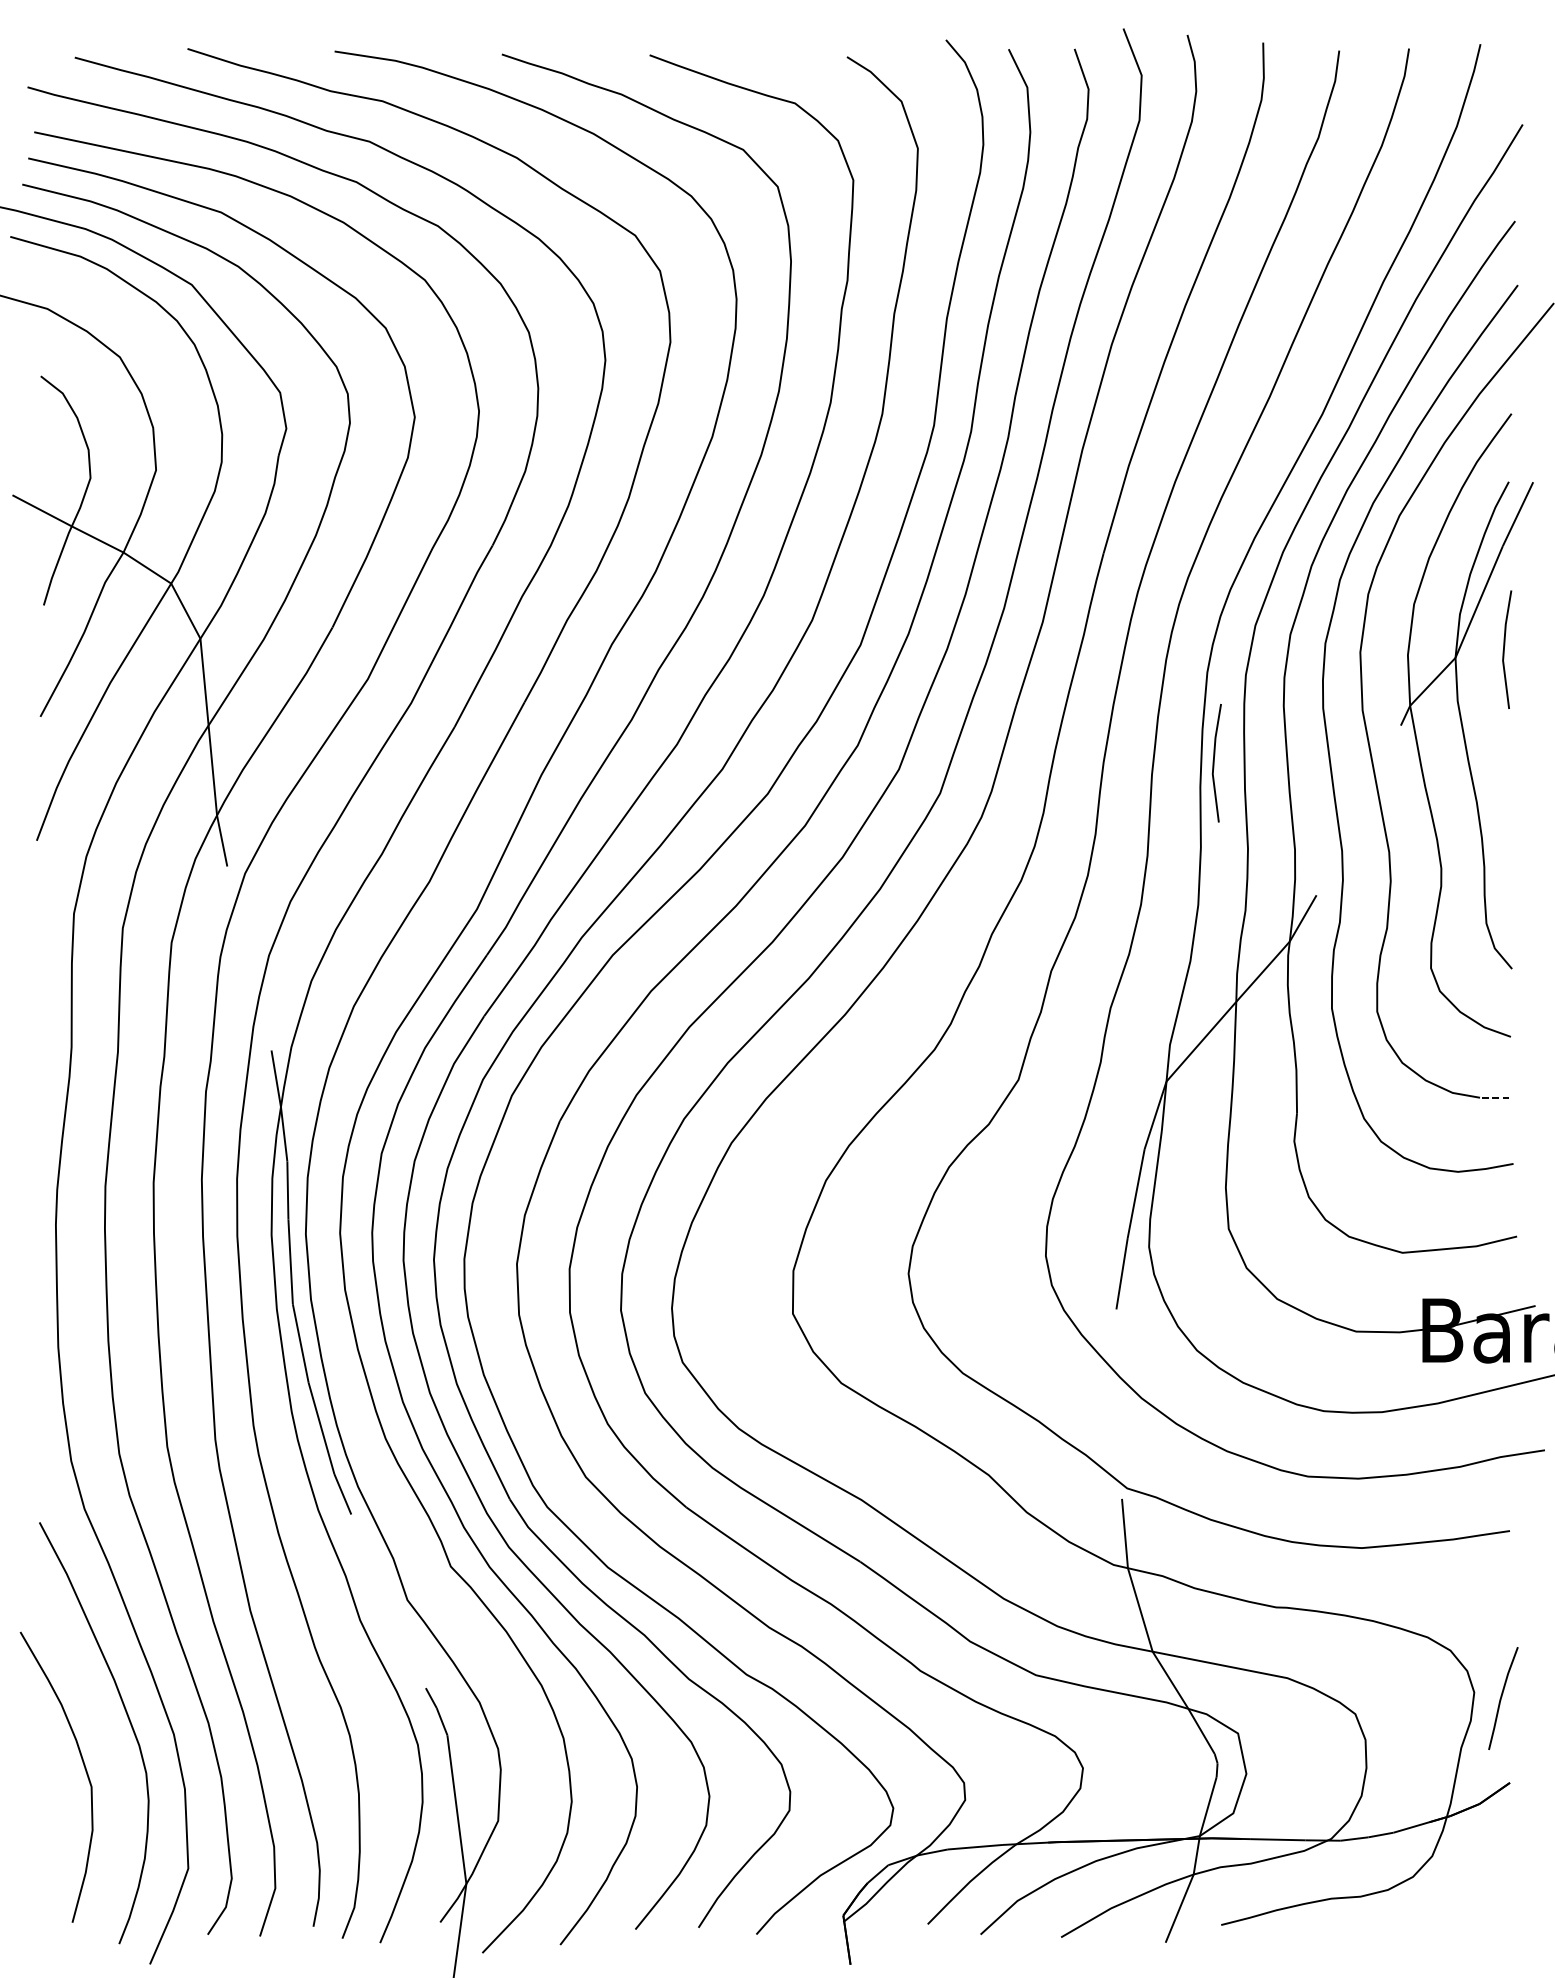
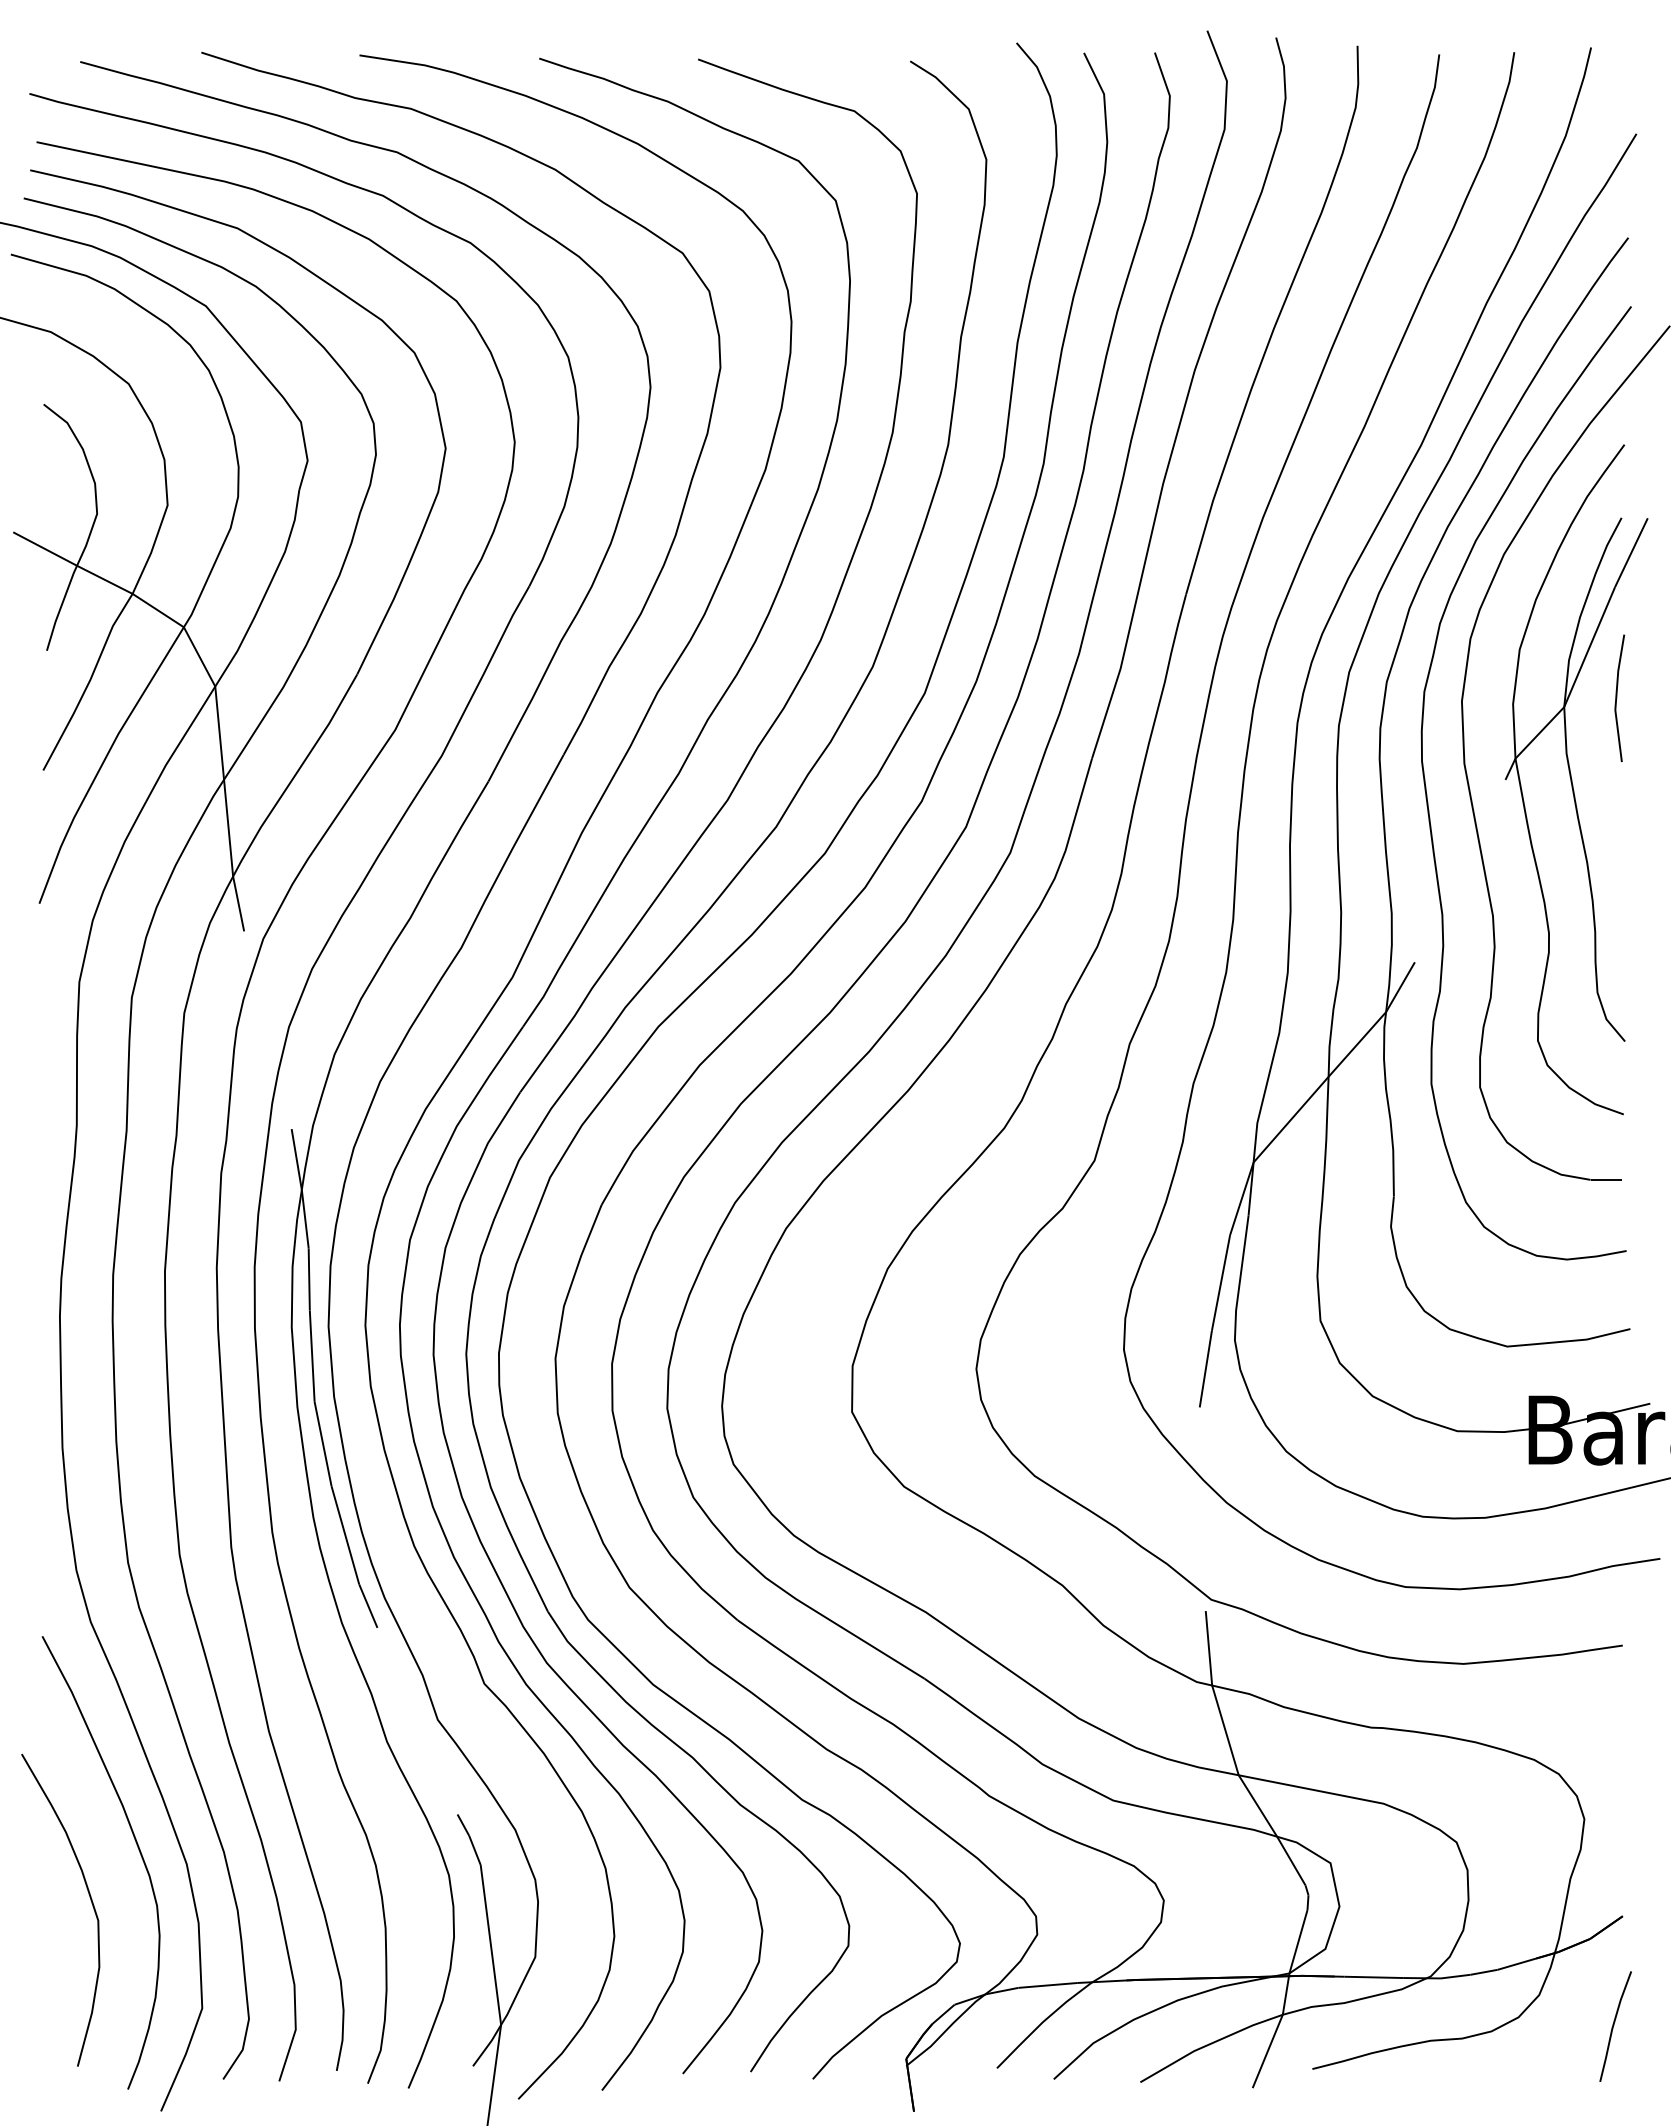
line: (1214, 763) -> (1305, 820), removed
line: (1494, 1097) -> (1606, 1179), dashed -> solid
line: (1502, 1697) -> (1614, 2025), moved

